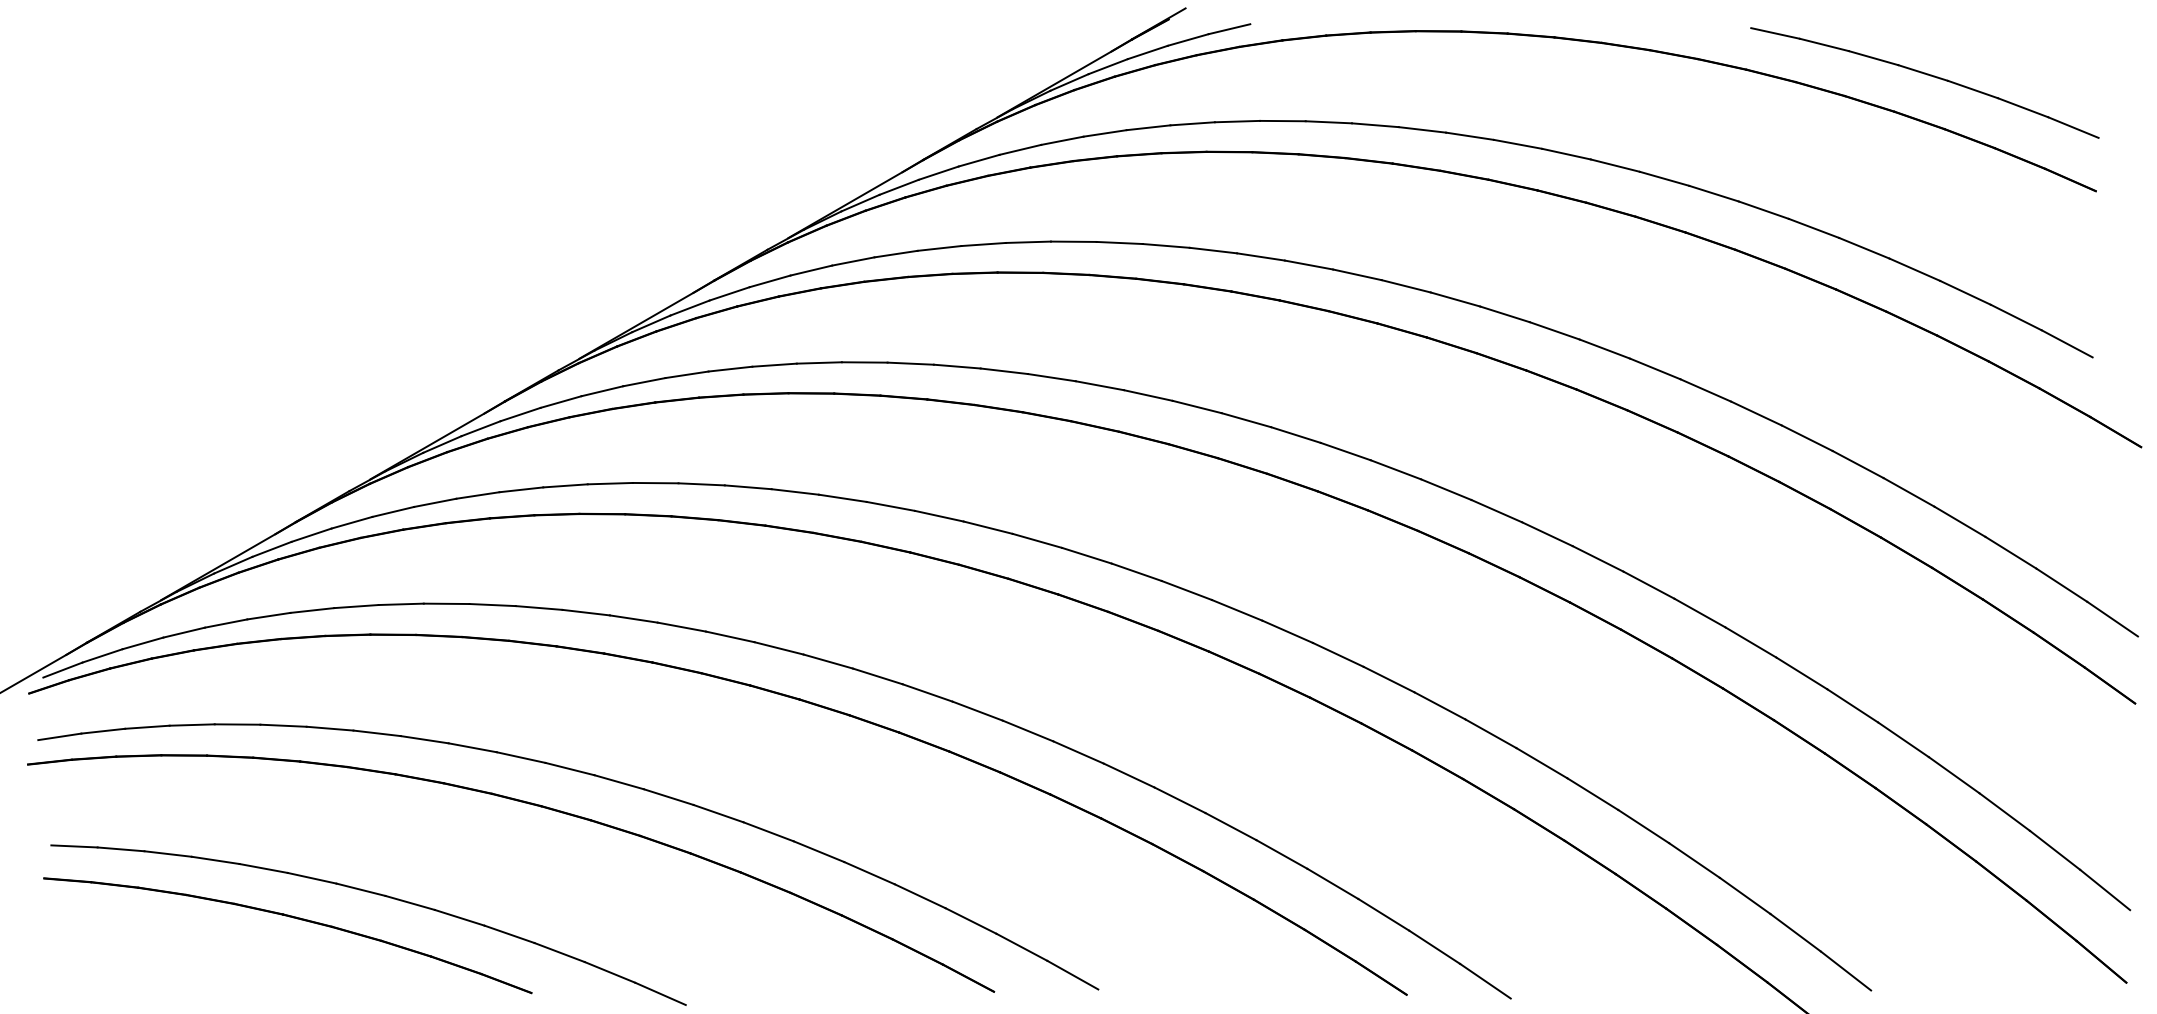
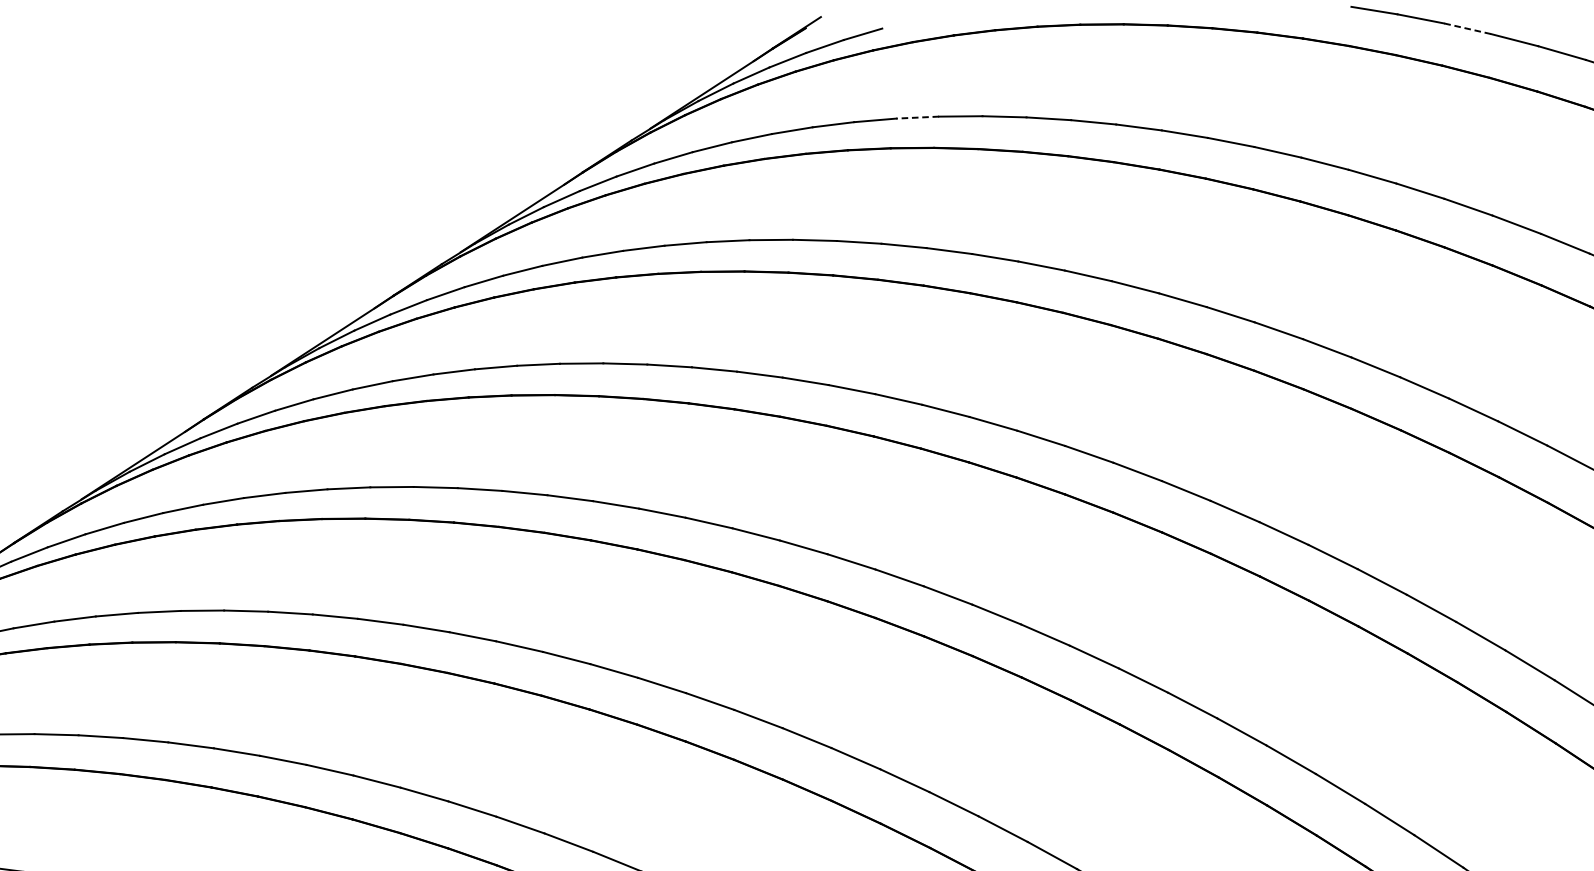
line: (1873, 58) -> (1467, 29), solid -> dashed
line: (1282, 121) -> (917, 118), solid -> dashed

